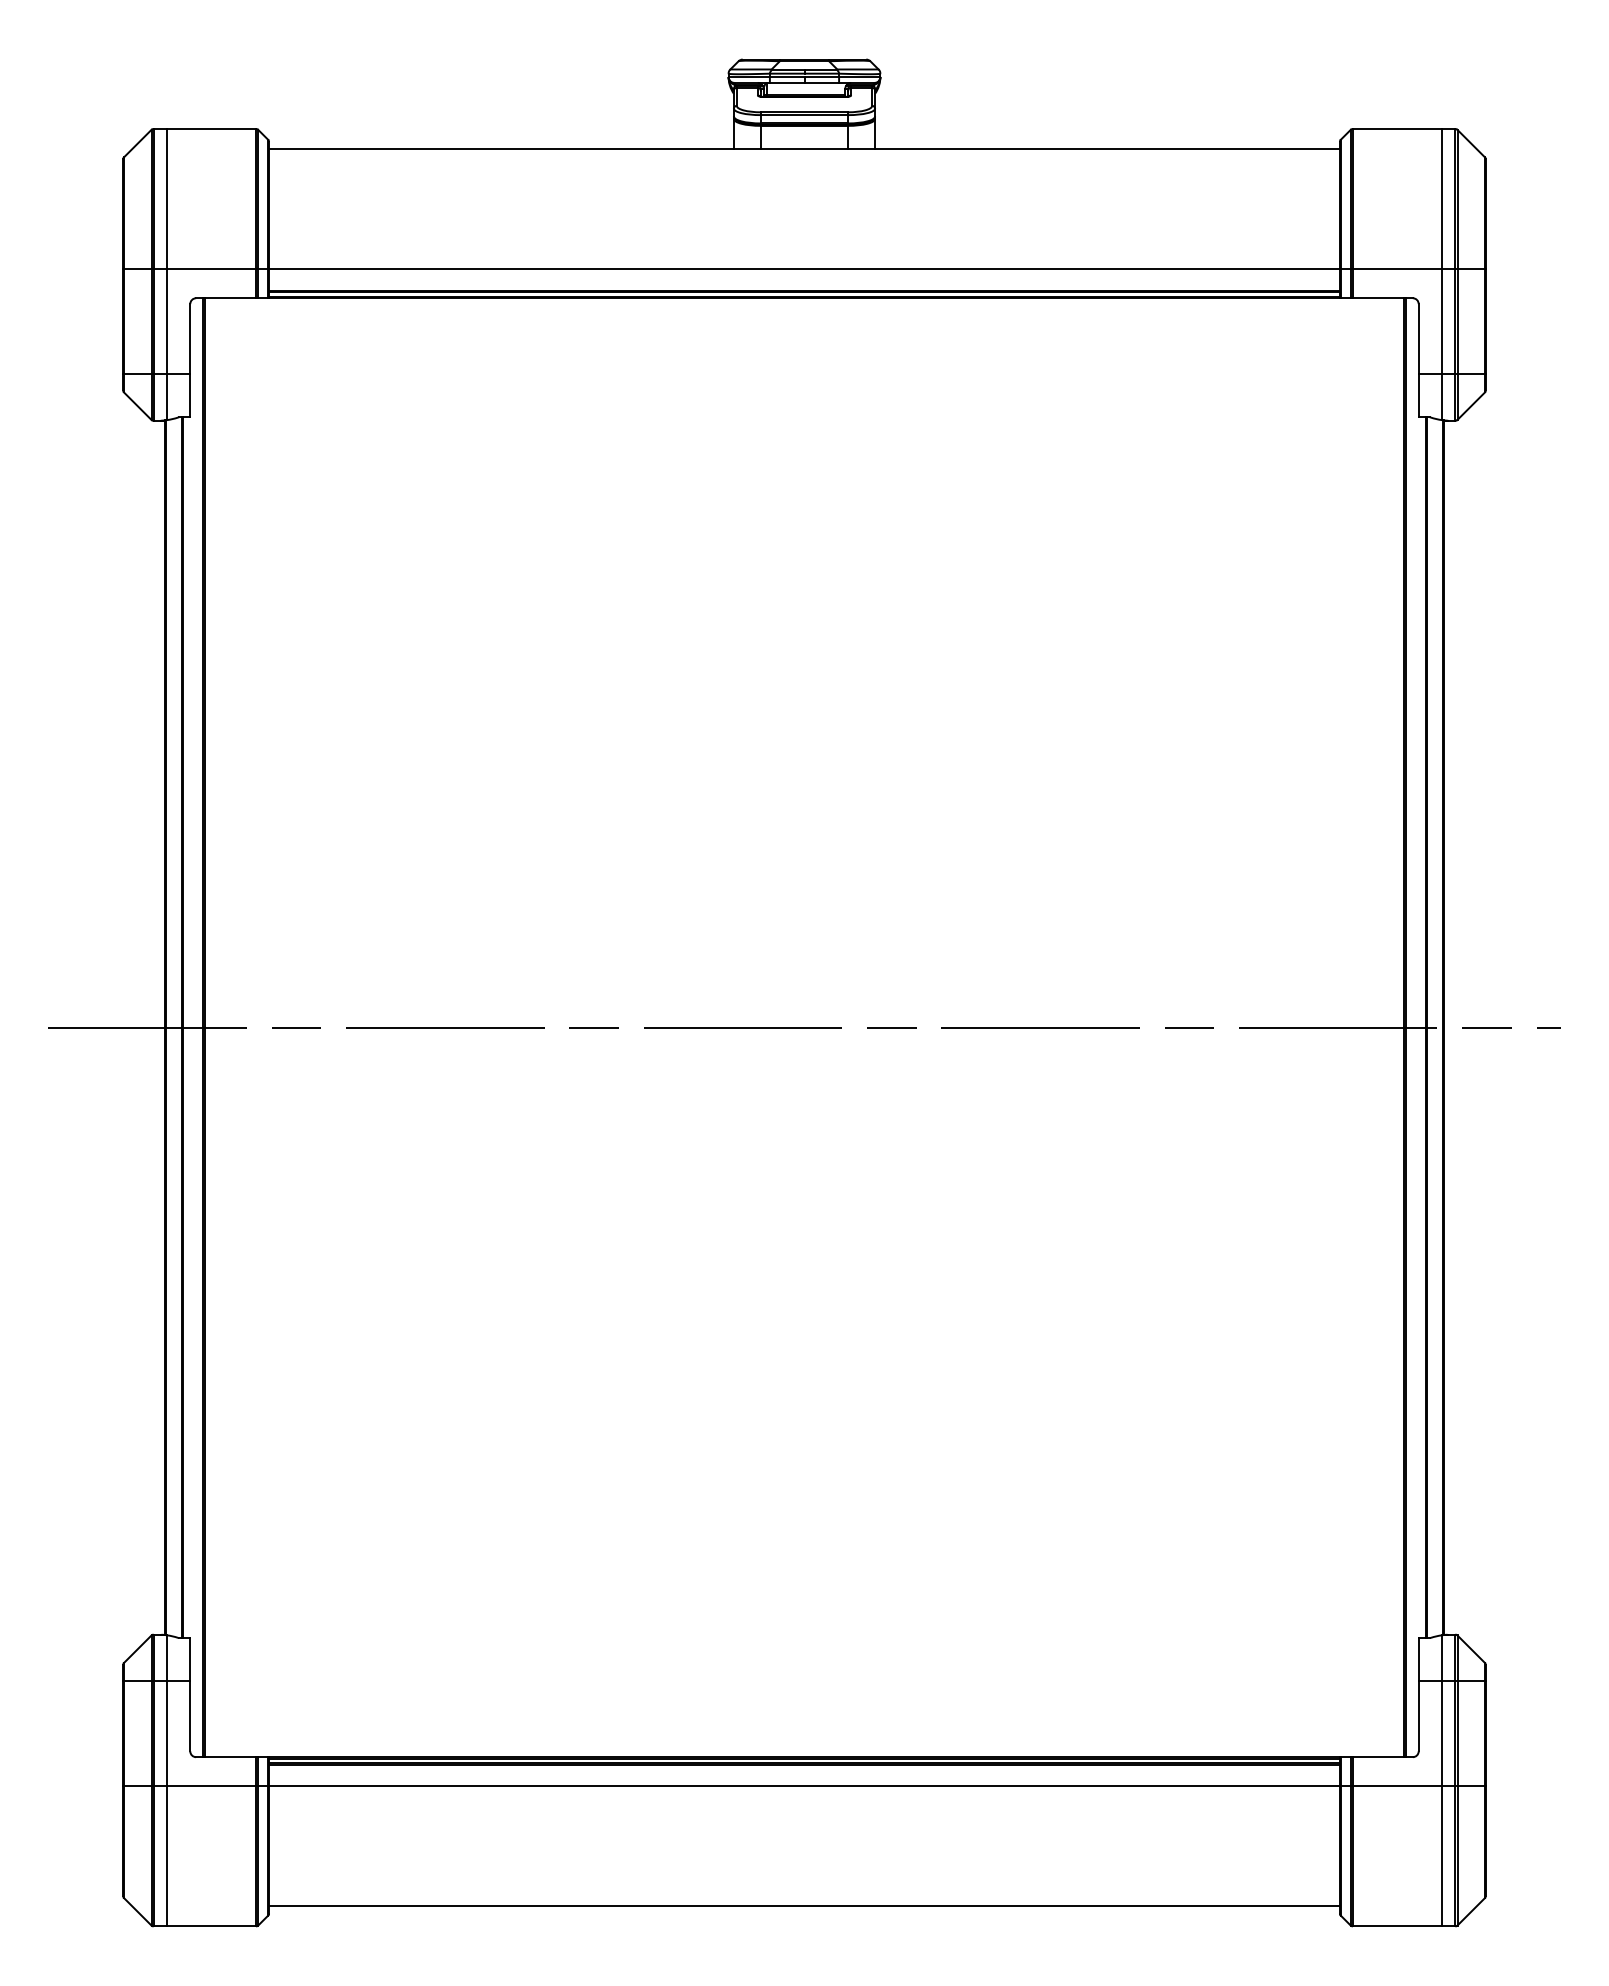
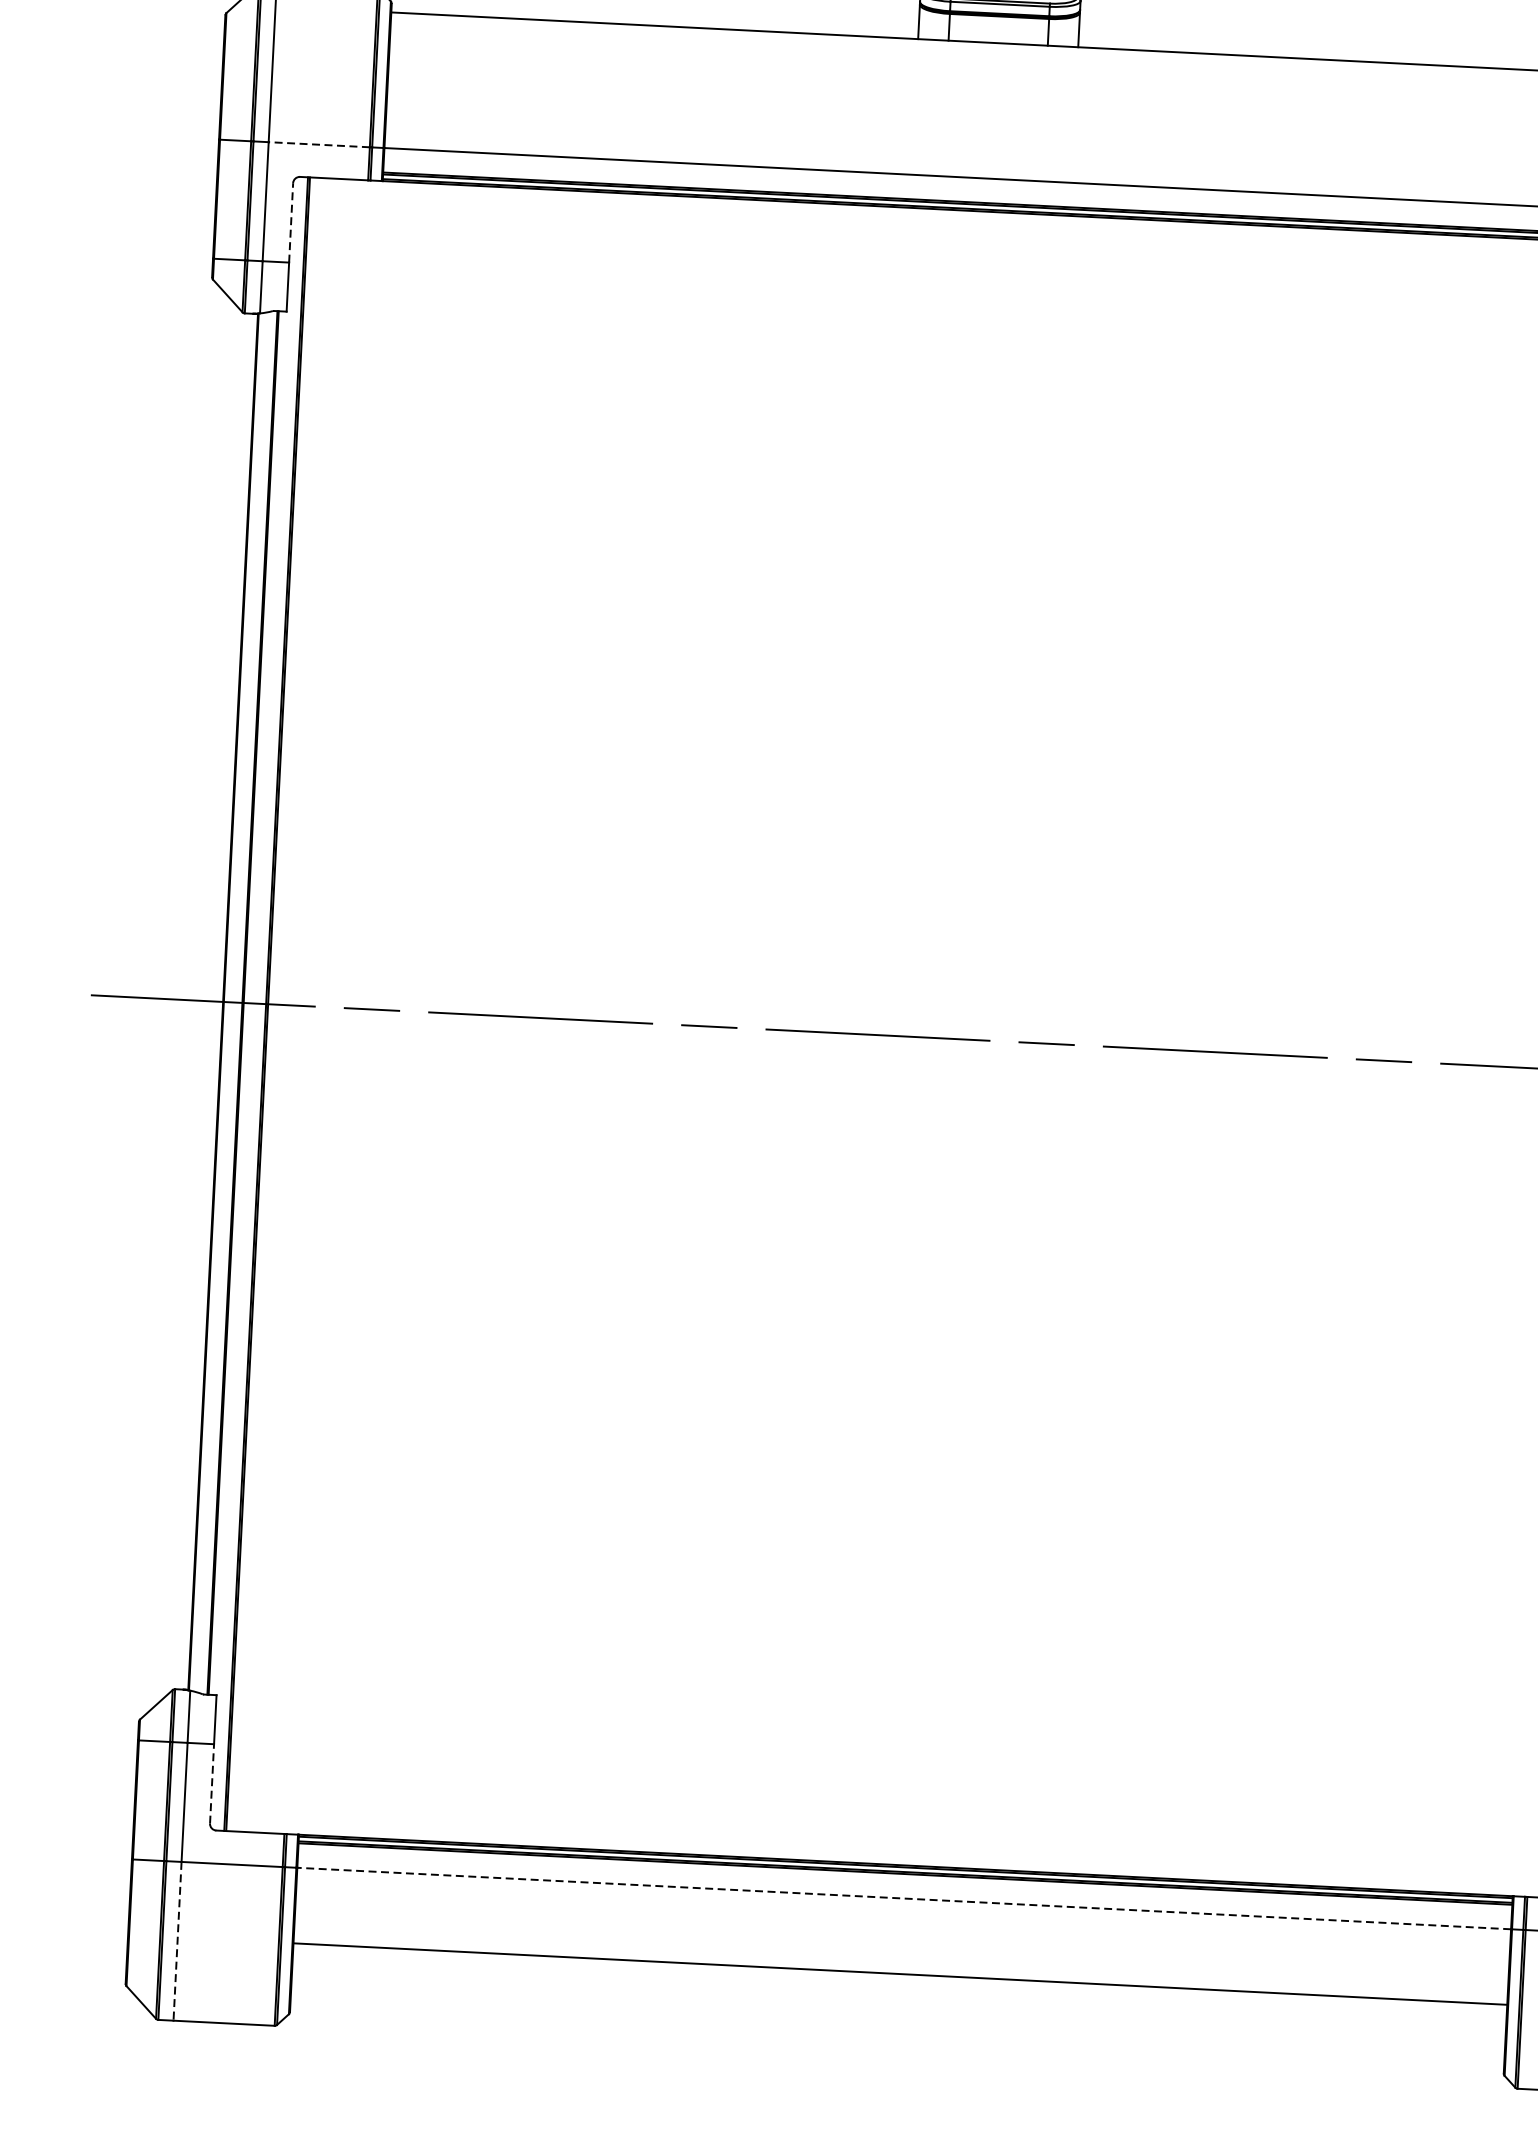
line: (211, 269) -> (319, 145), solid -> dashed
line: (190, 338) -> (291, 222), solid -> dashed
line: (190, 1715) -> (212, 1782), solid -> dashed
line: (803, 1786) -> (903, 1898), solid -> dashed
line: (166, 1856) -> (177, 1941), solid -> dashed
line: (804, 1905) -> (900, 1973), moved

